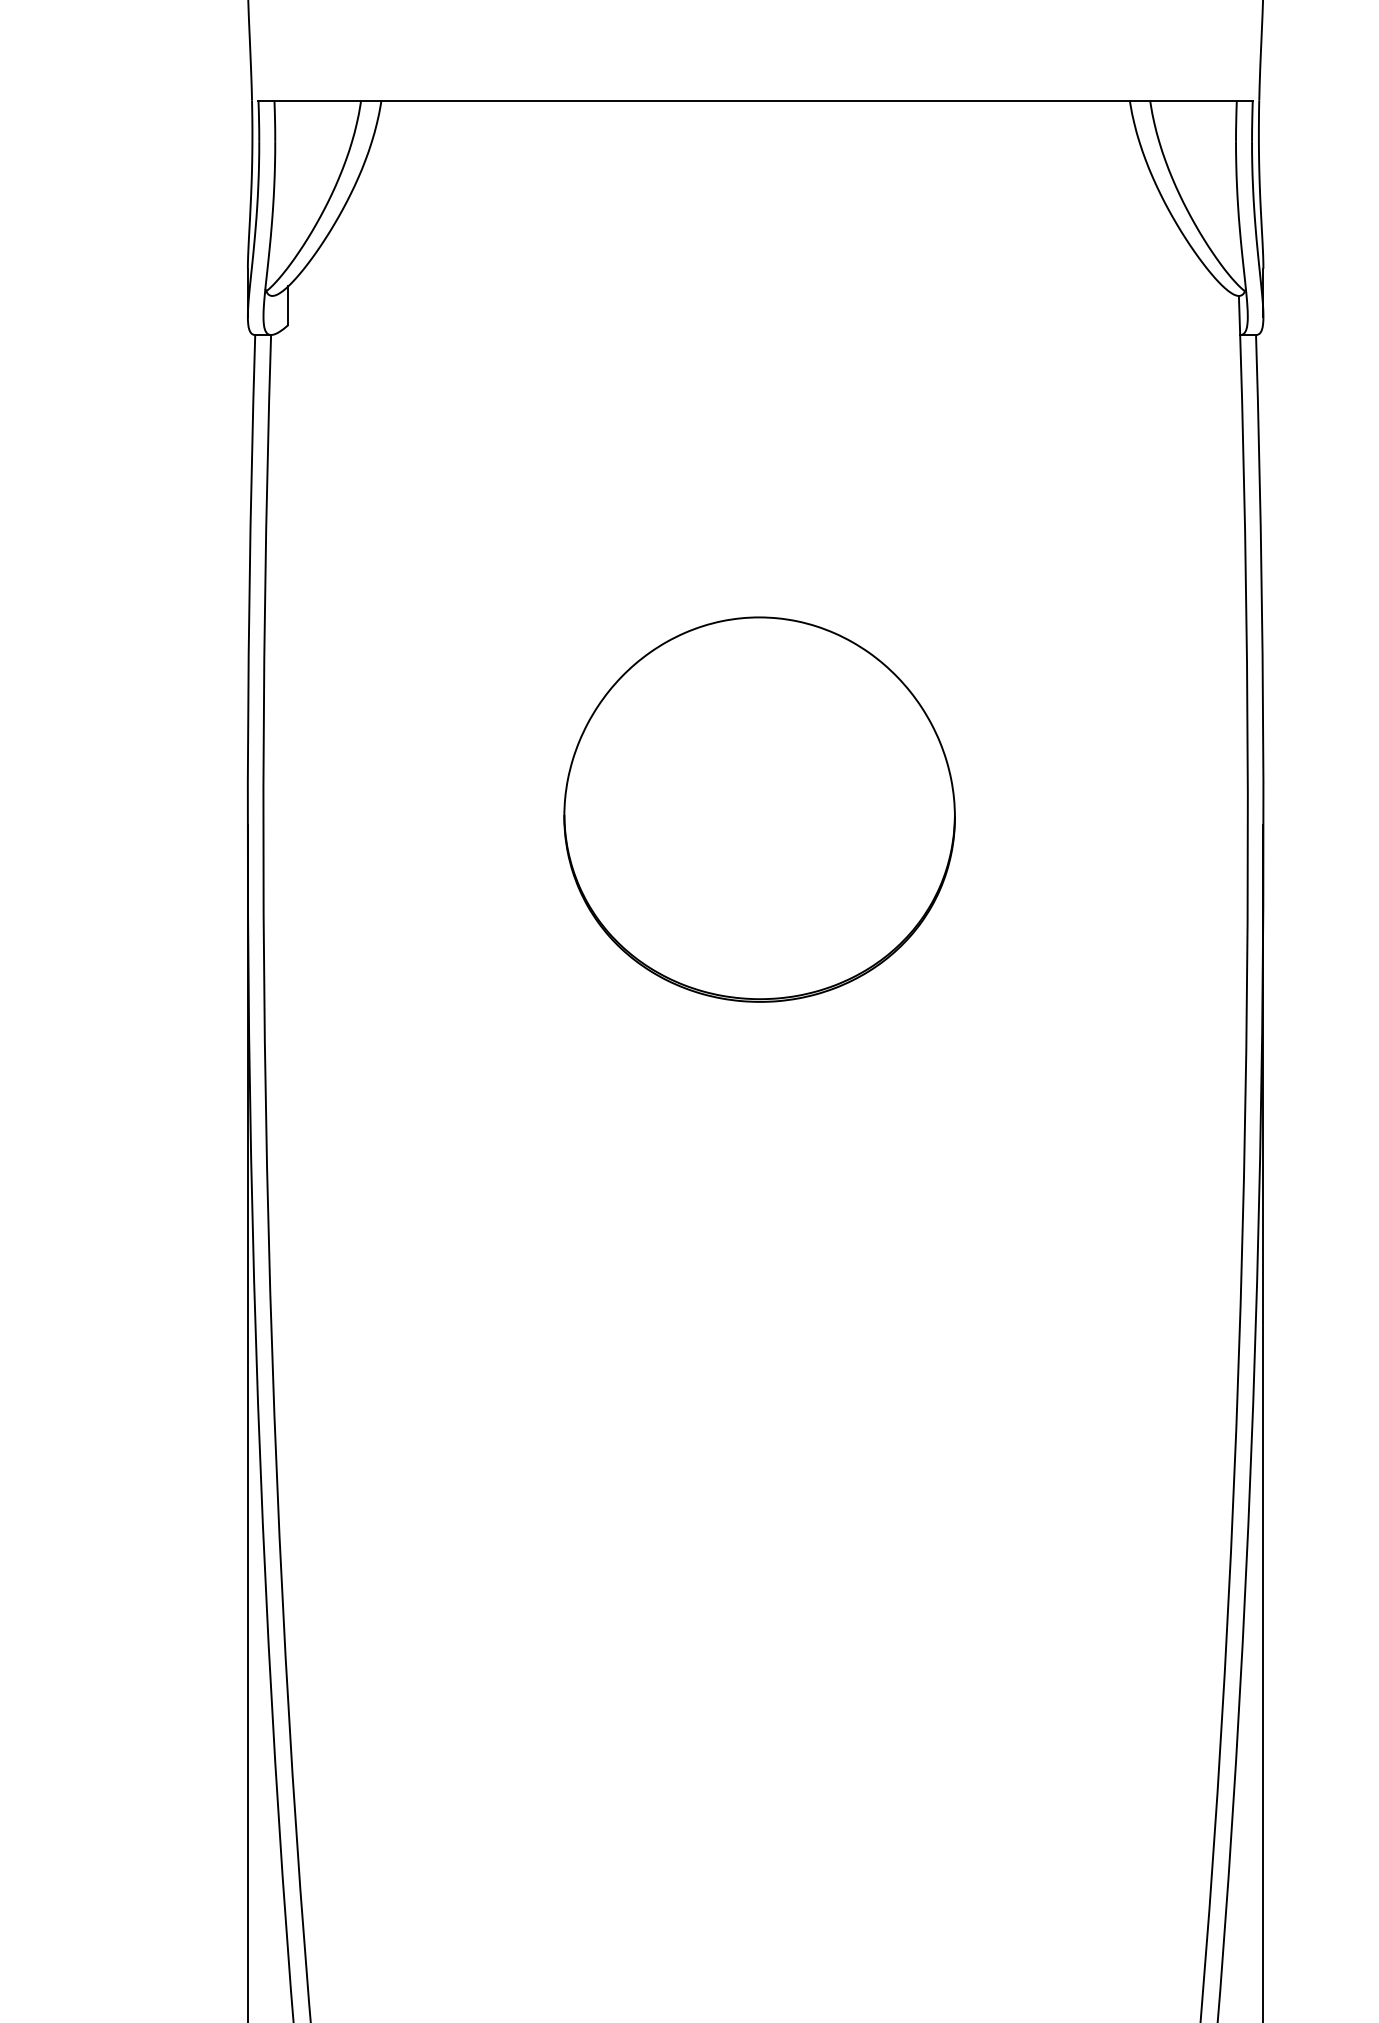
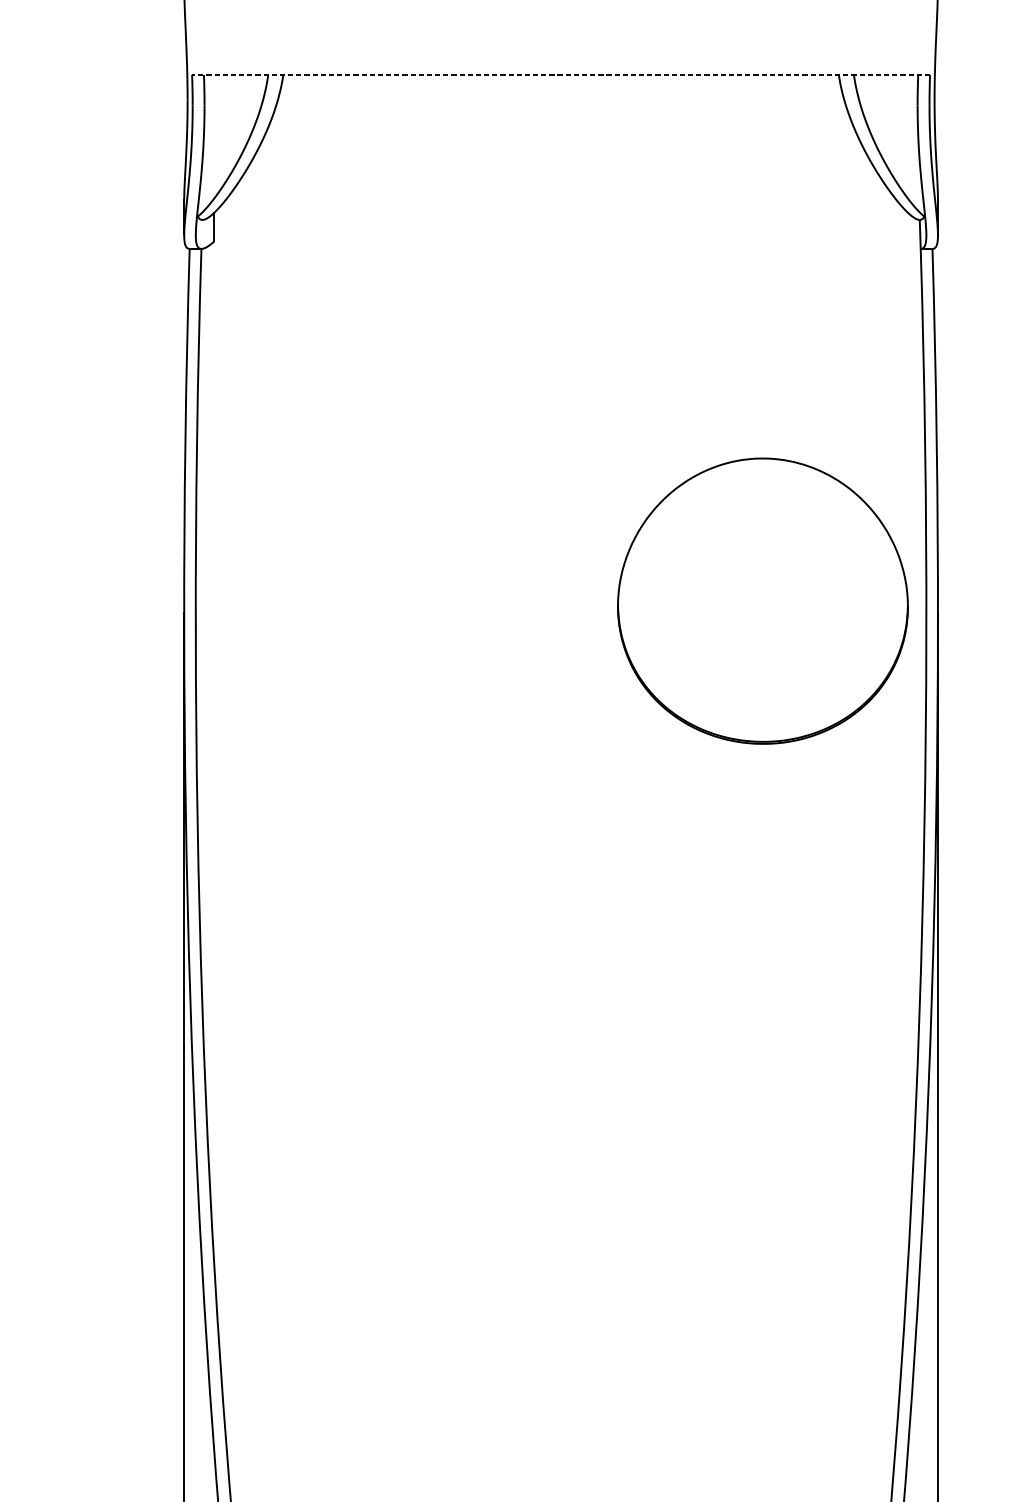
line: (755, 100) -> (560, 74), solid -> dashed
part: (759, 809) -> (762, 601), moved

